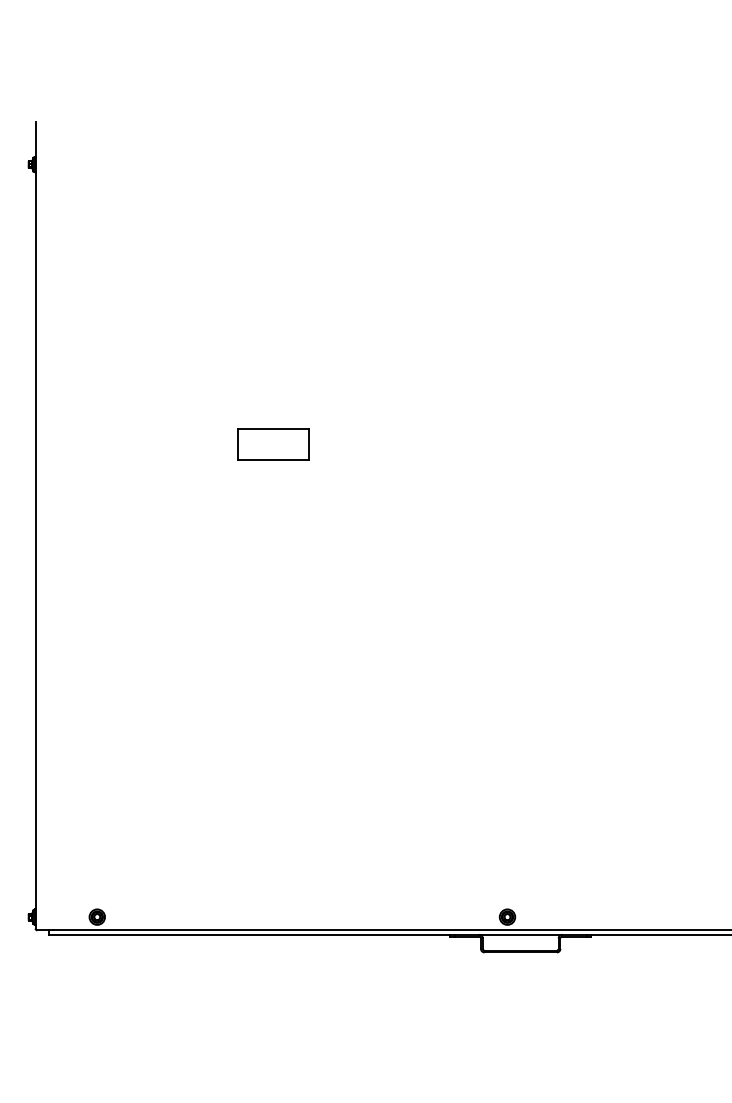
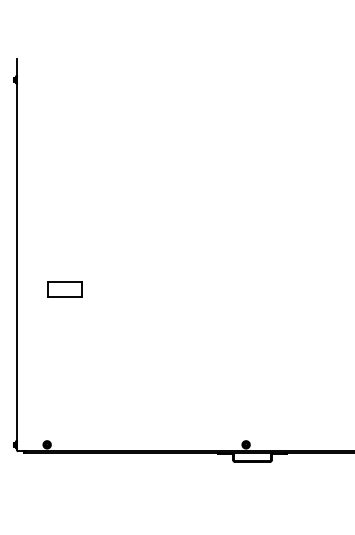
part: (273, 444) -> (64, 289), moved

